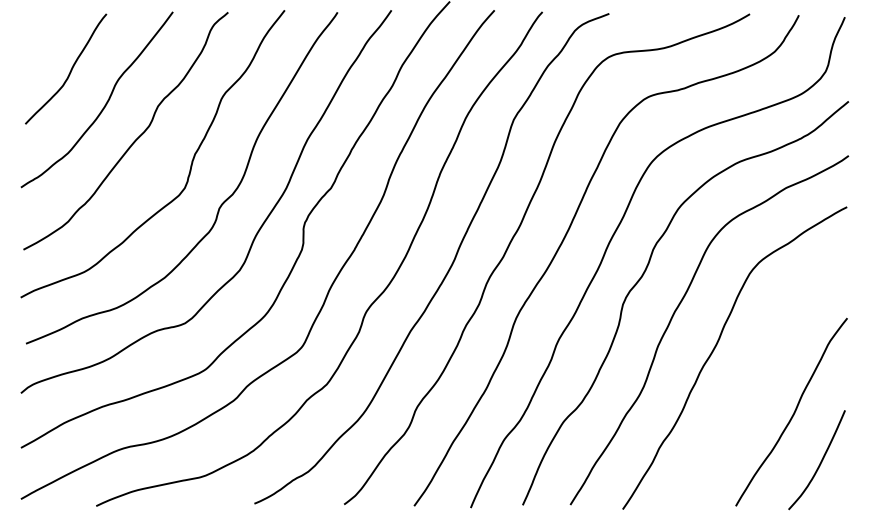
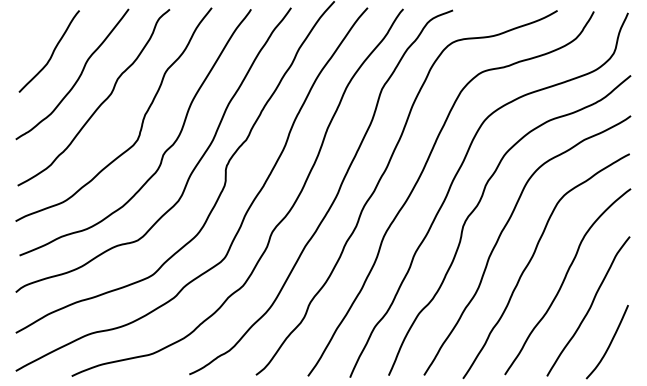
curve: (759, 377) -> (564, 280), added

